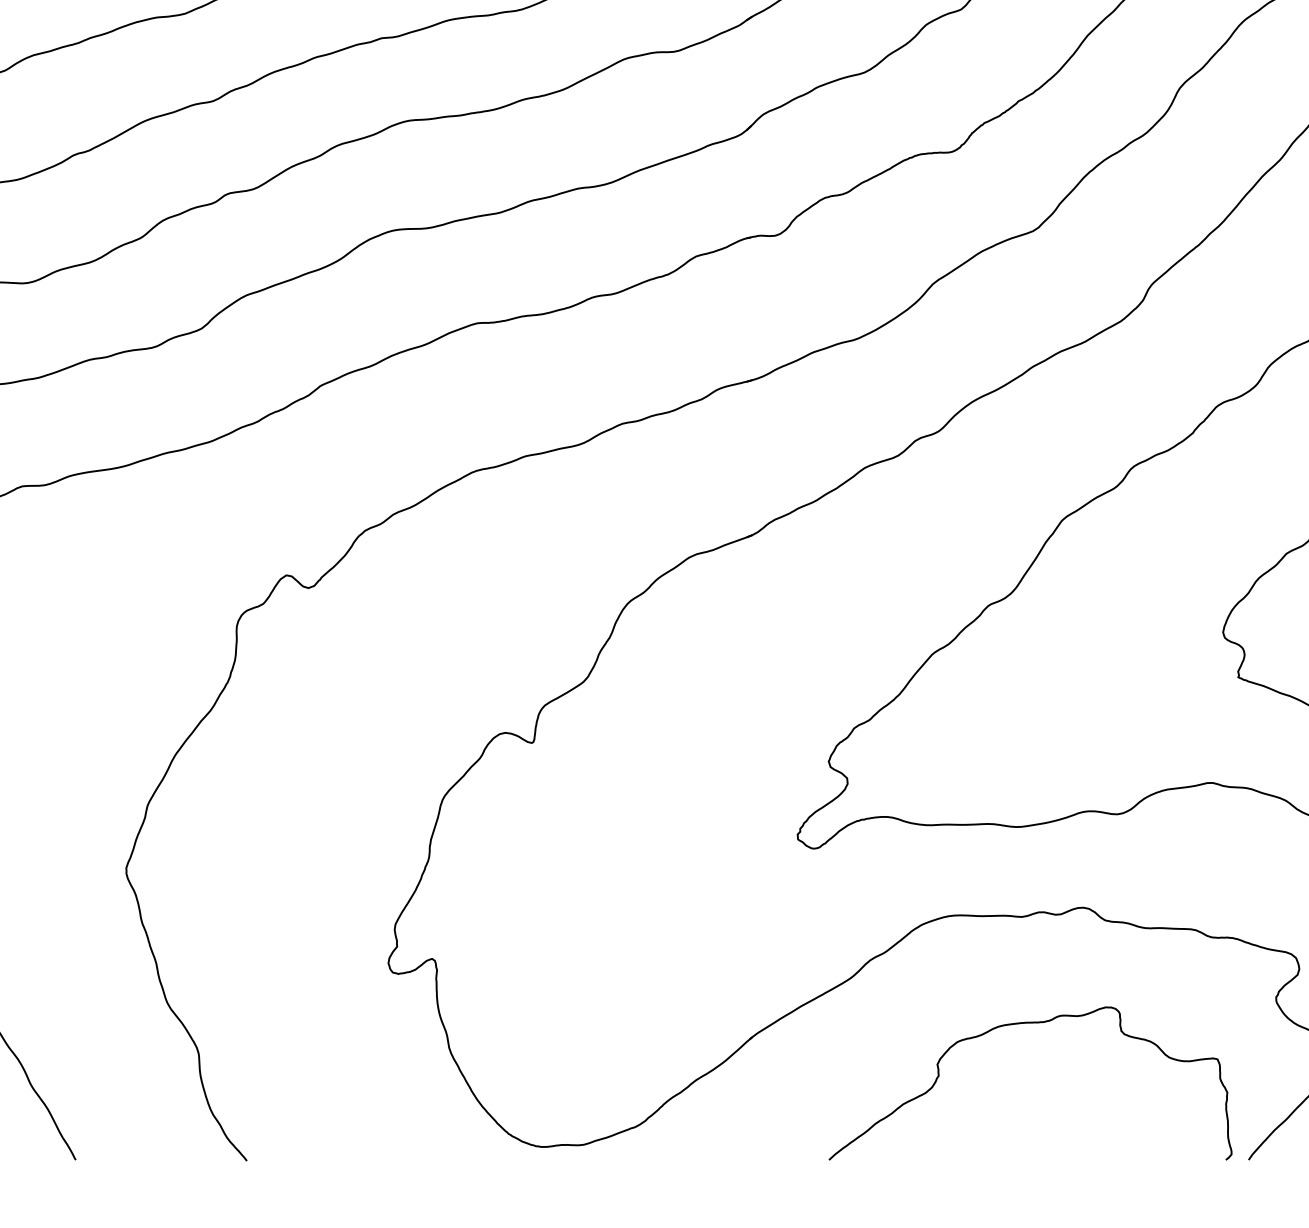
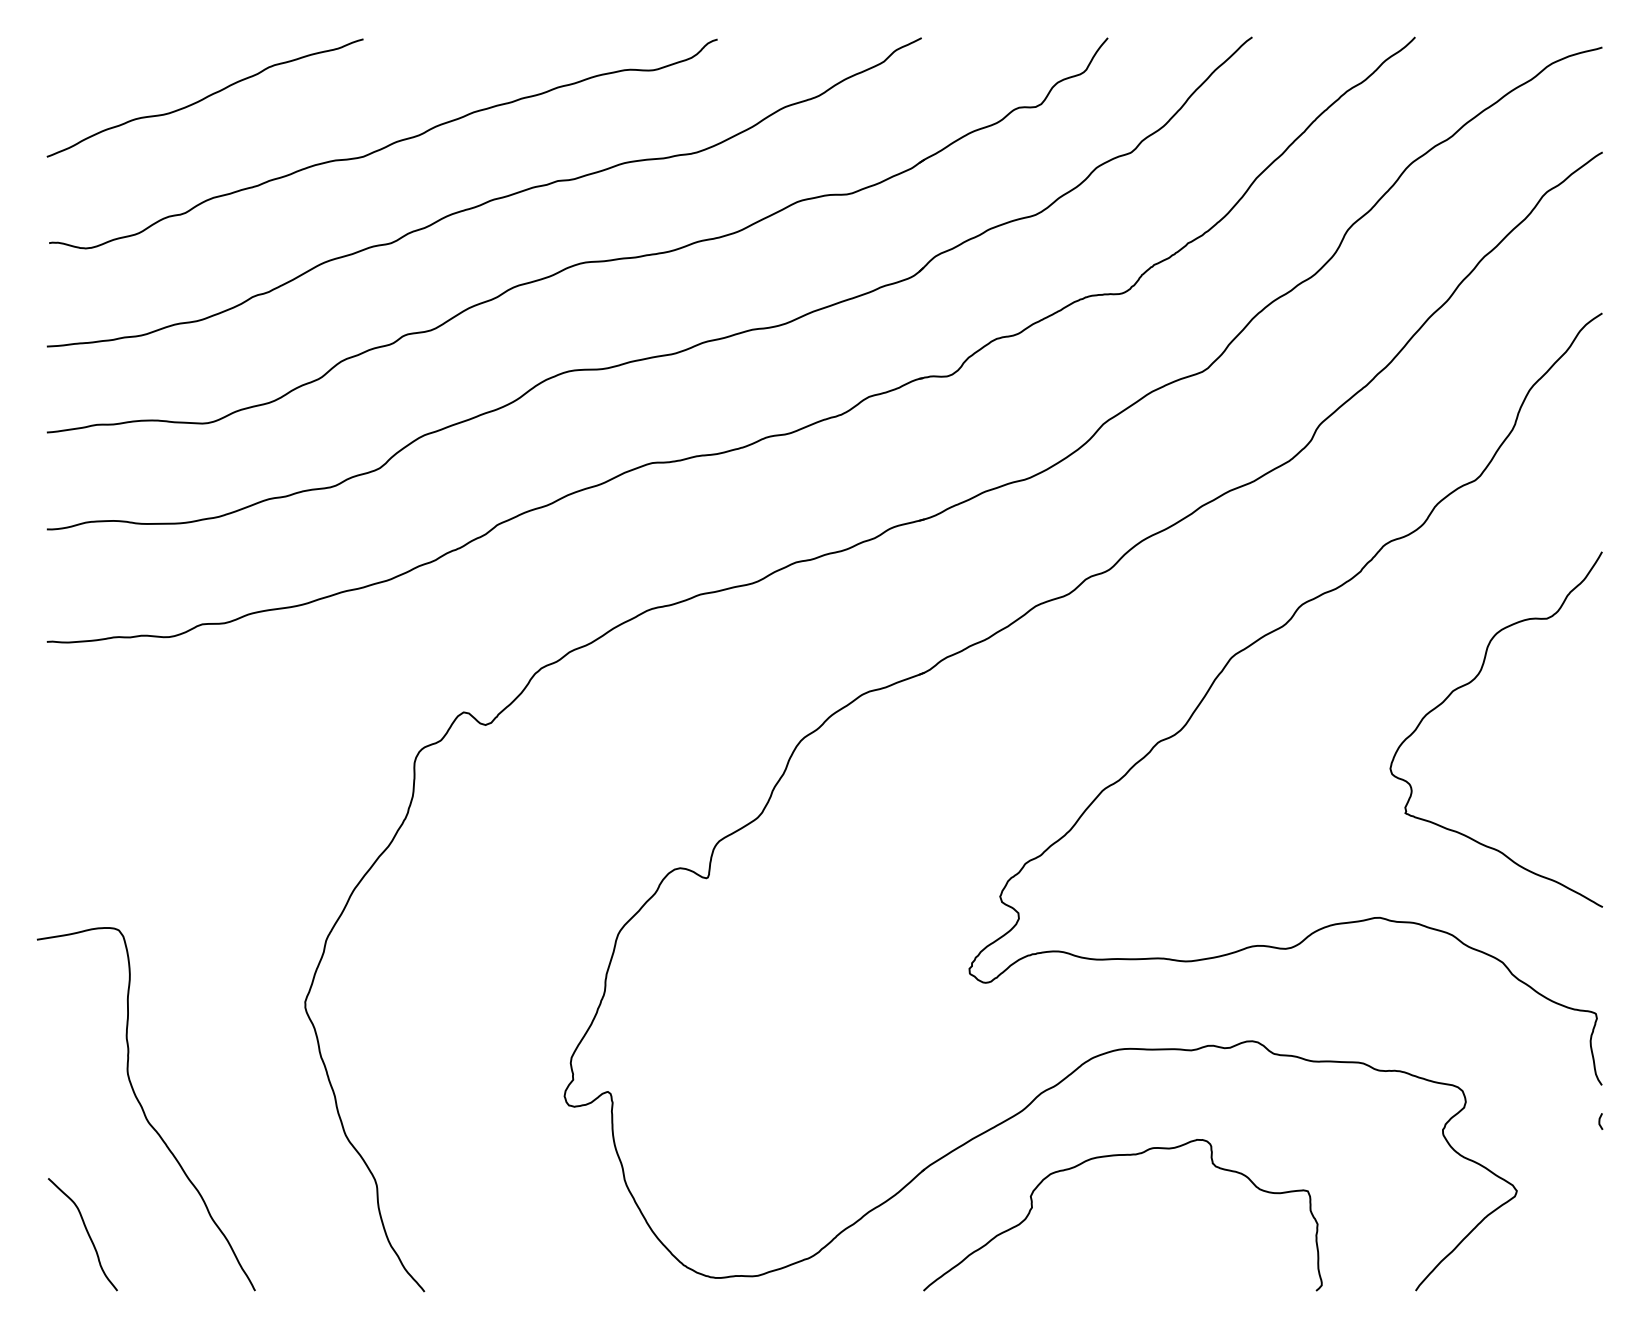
curve: (1024, 1024) -> (1116, 1156), moved

